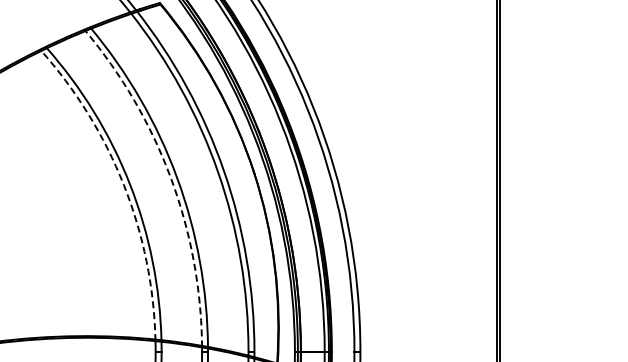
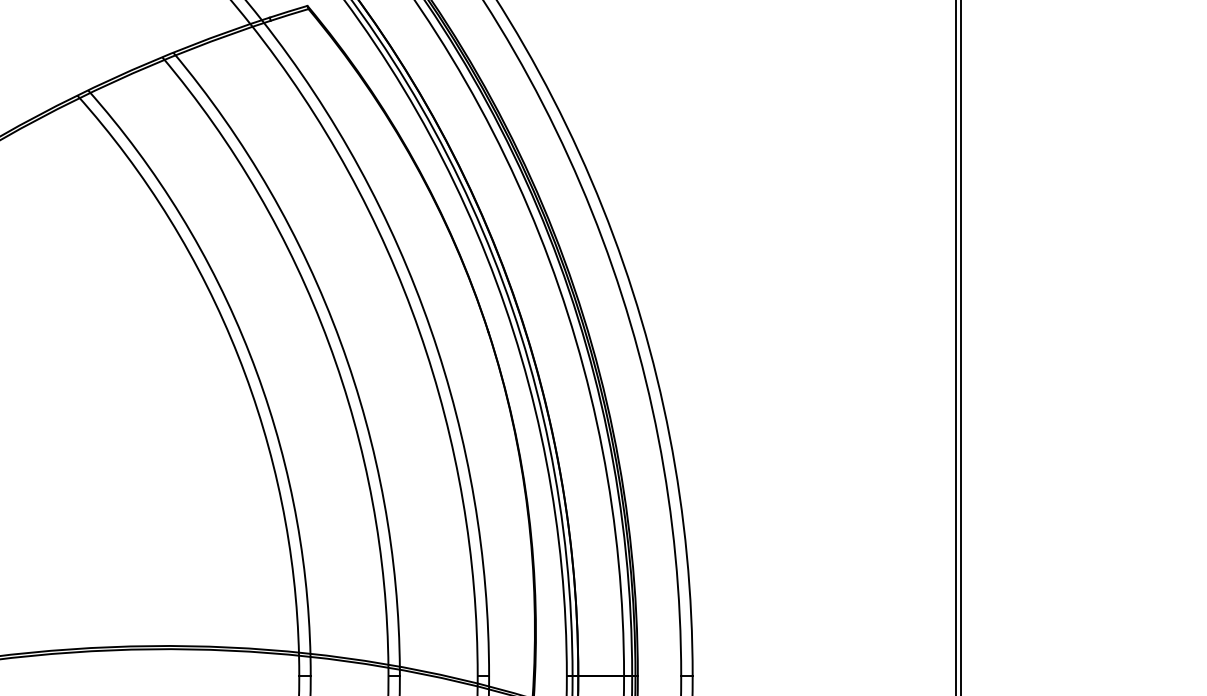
arc: (170, 178) -> (327, 343), dashed -> solid
arc: (123, 185) -> (237, 356), dashed -> solid

